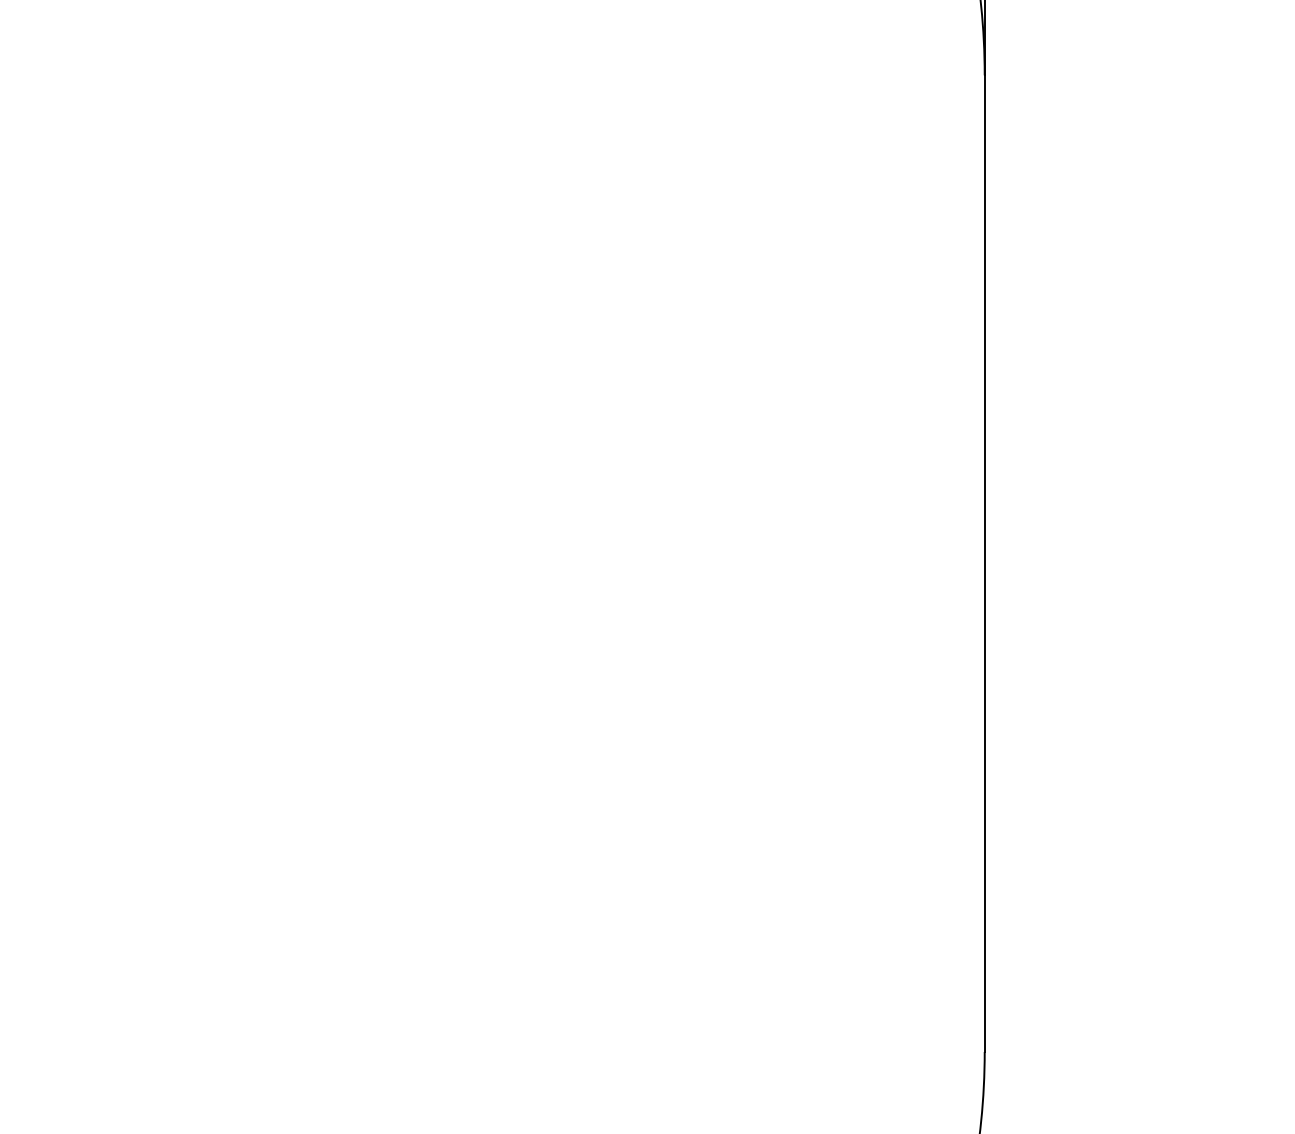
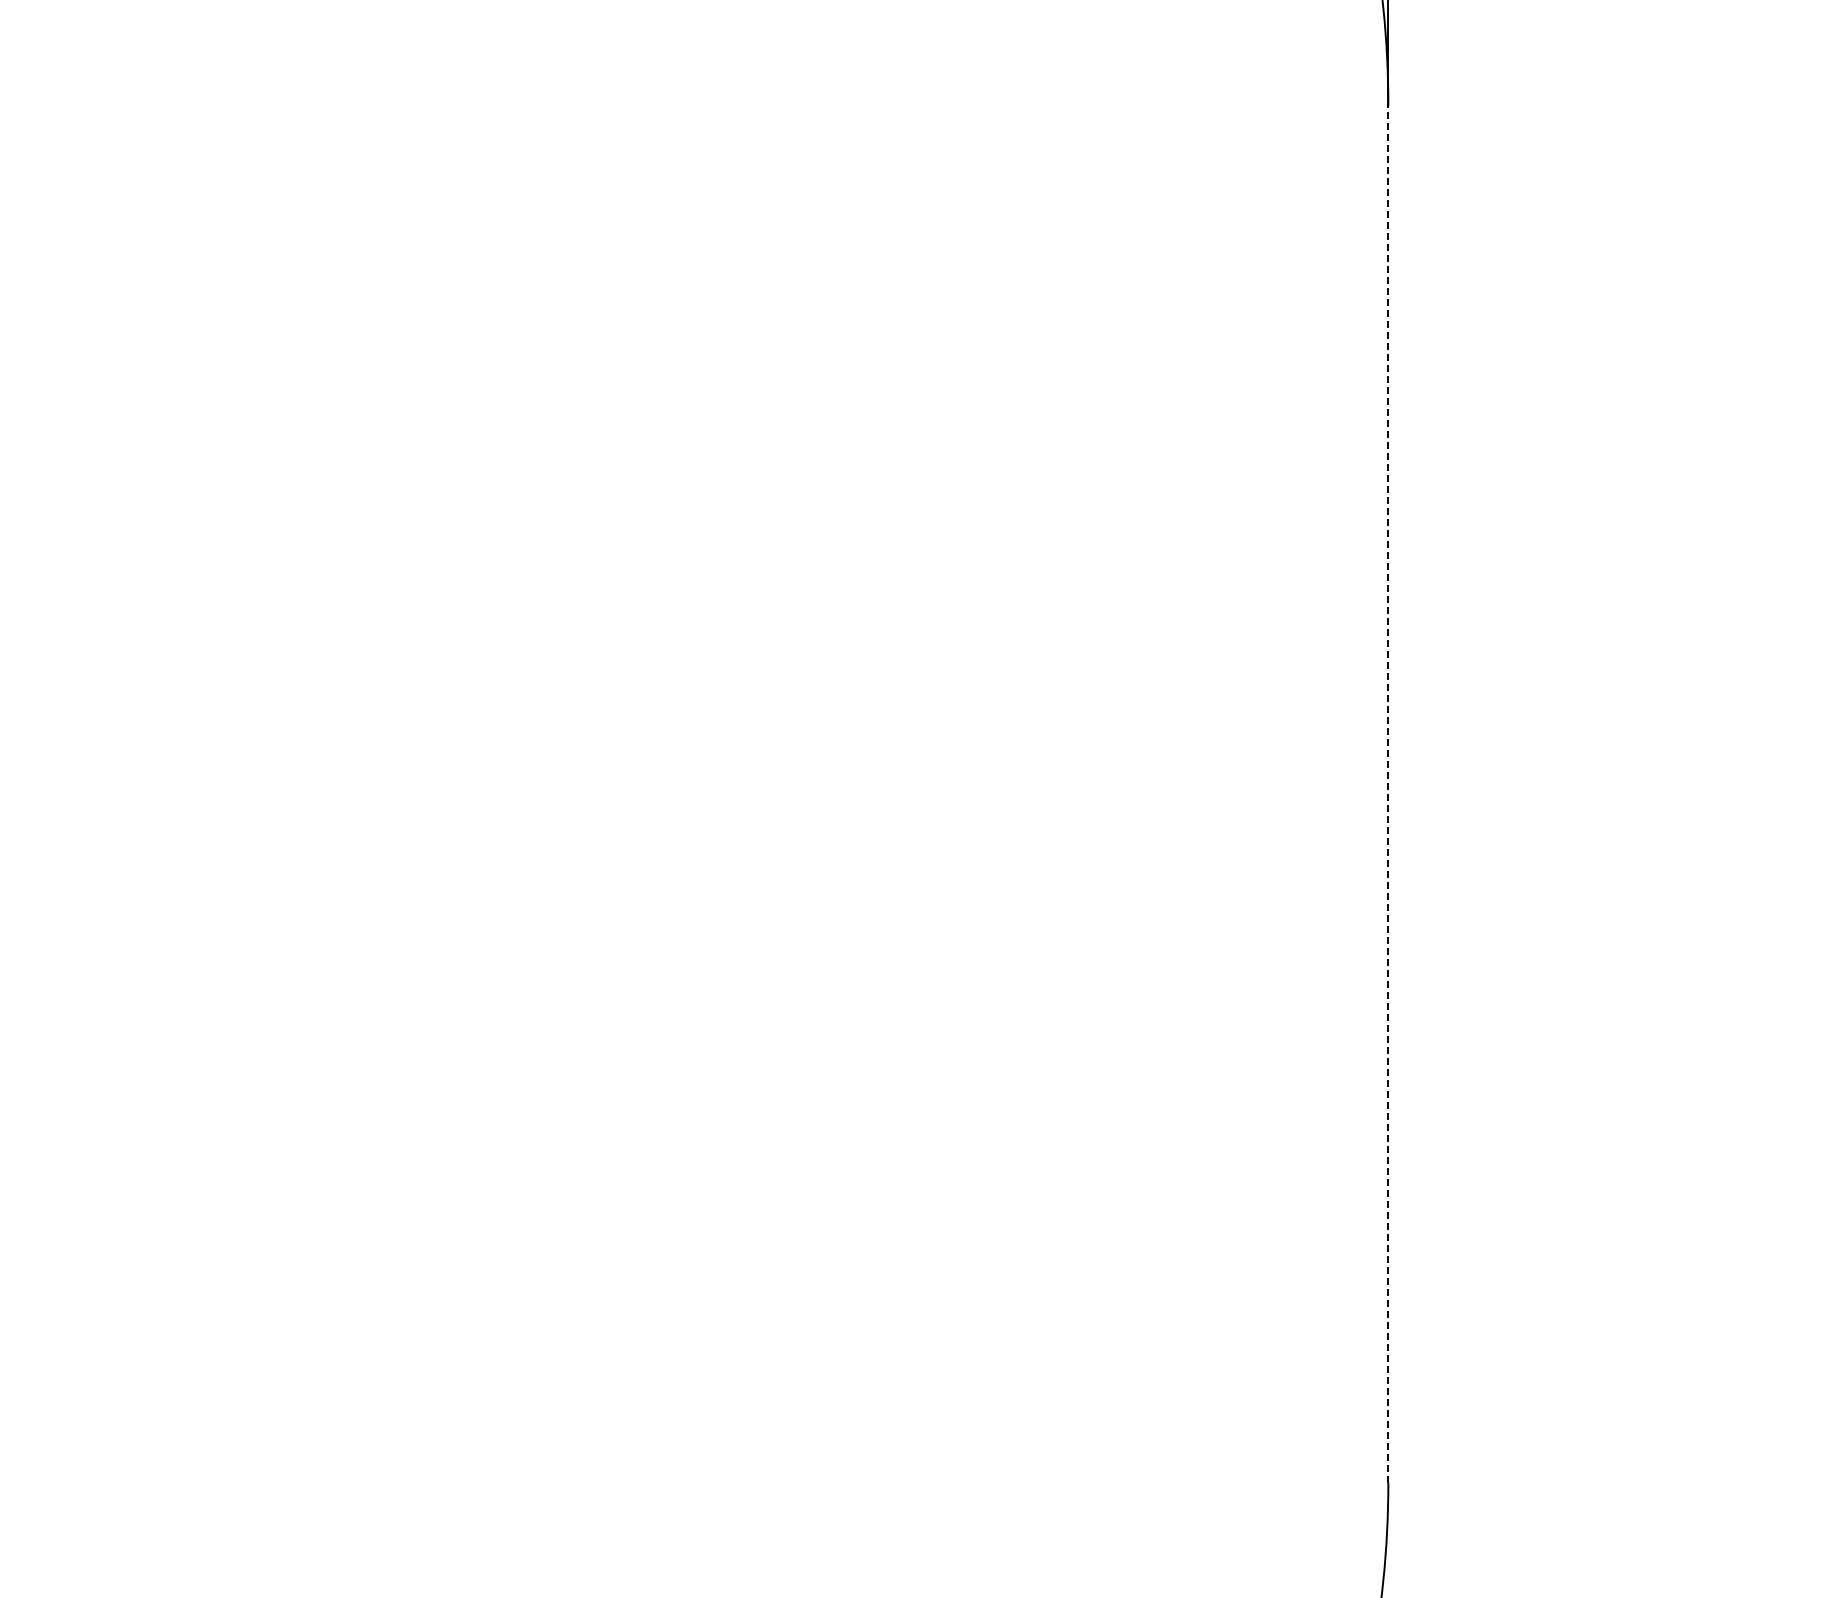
line: (984, 563) -> (1388, 793), solid -> dashed

